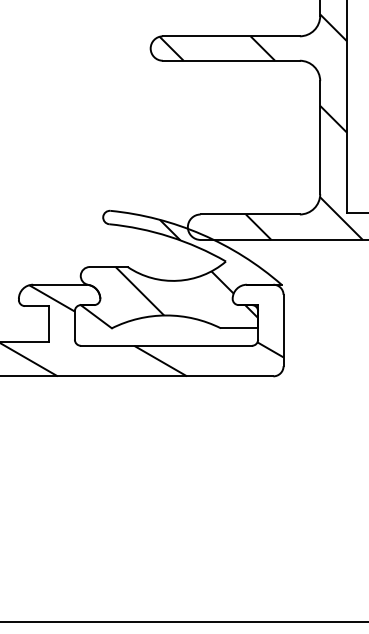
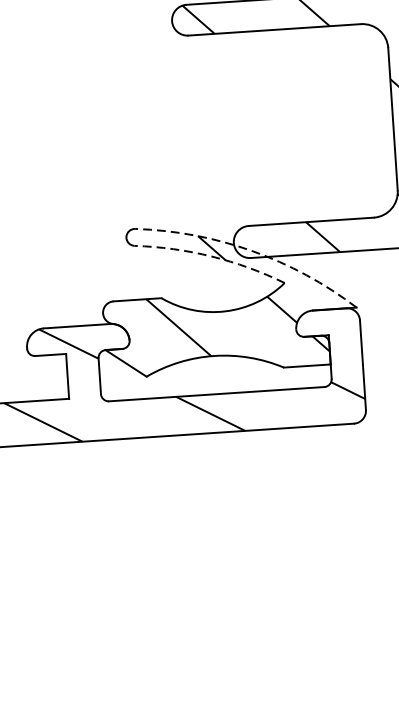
arc: (201, 234) -> (251, 251), solid -> dashed
arc: (169, 236) -> (211, 256), solid -> dashed

